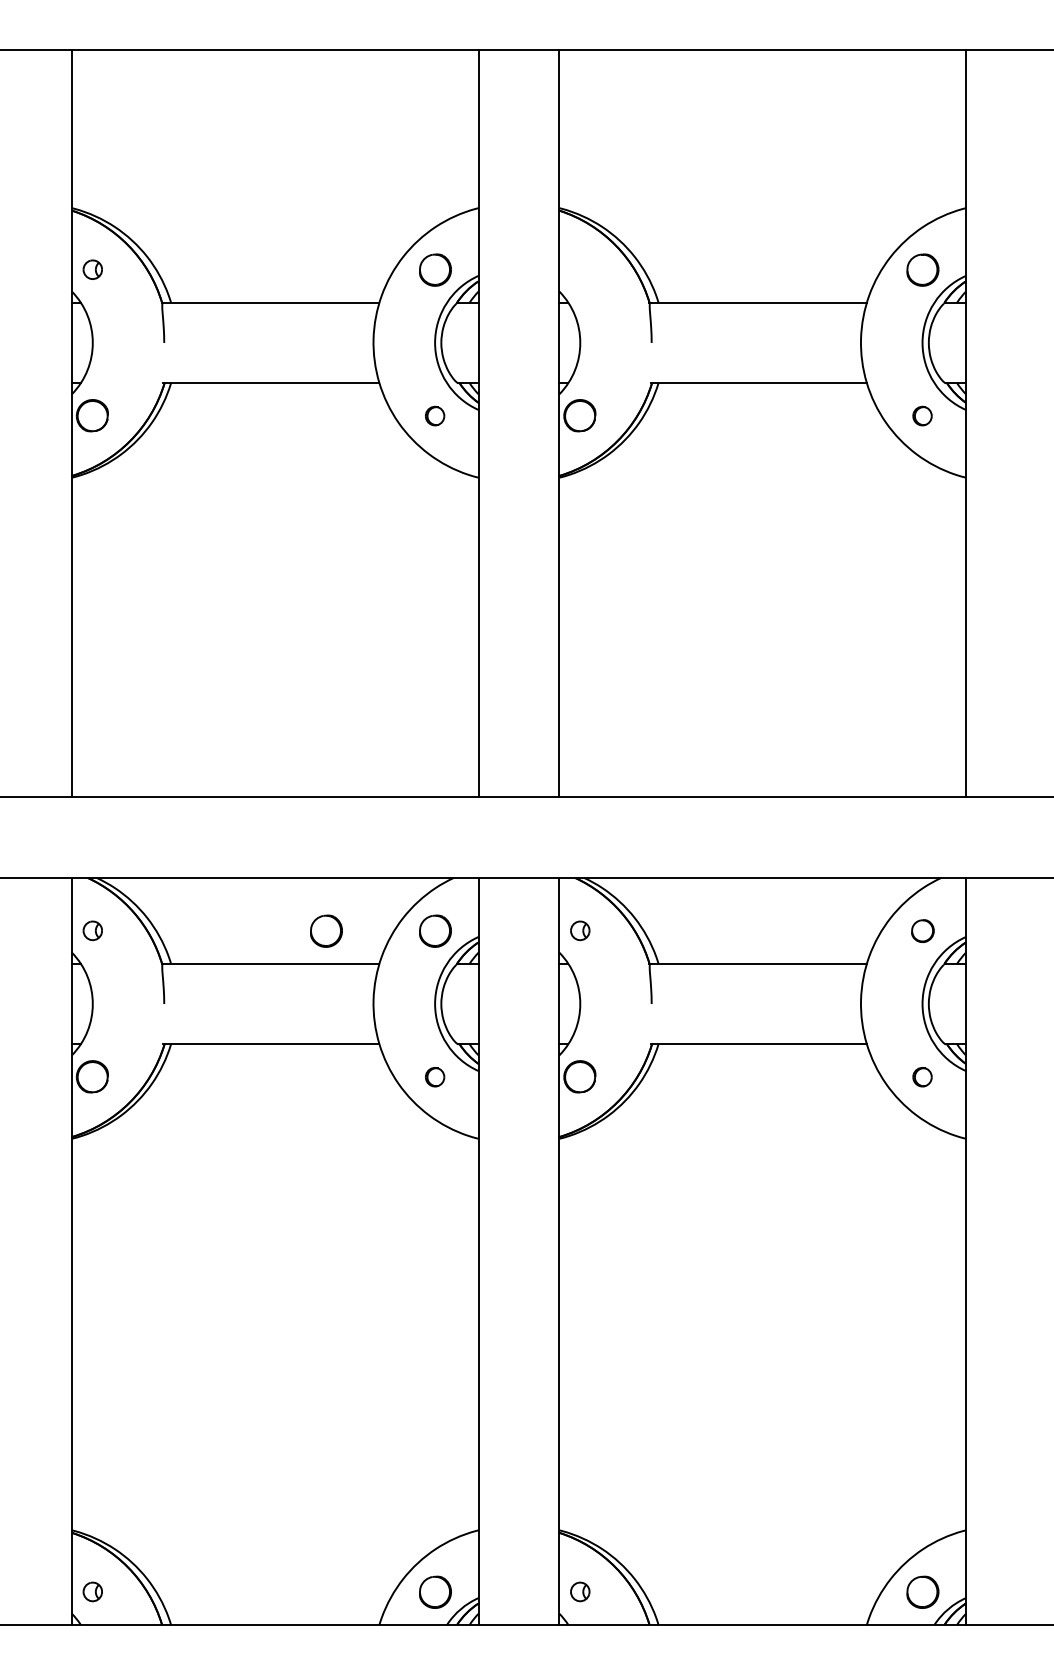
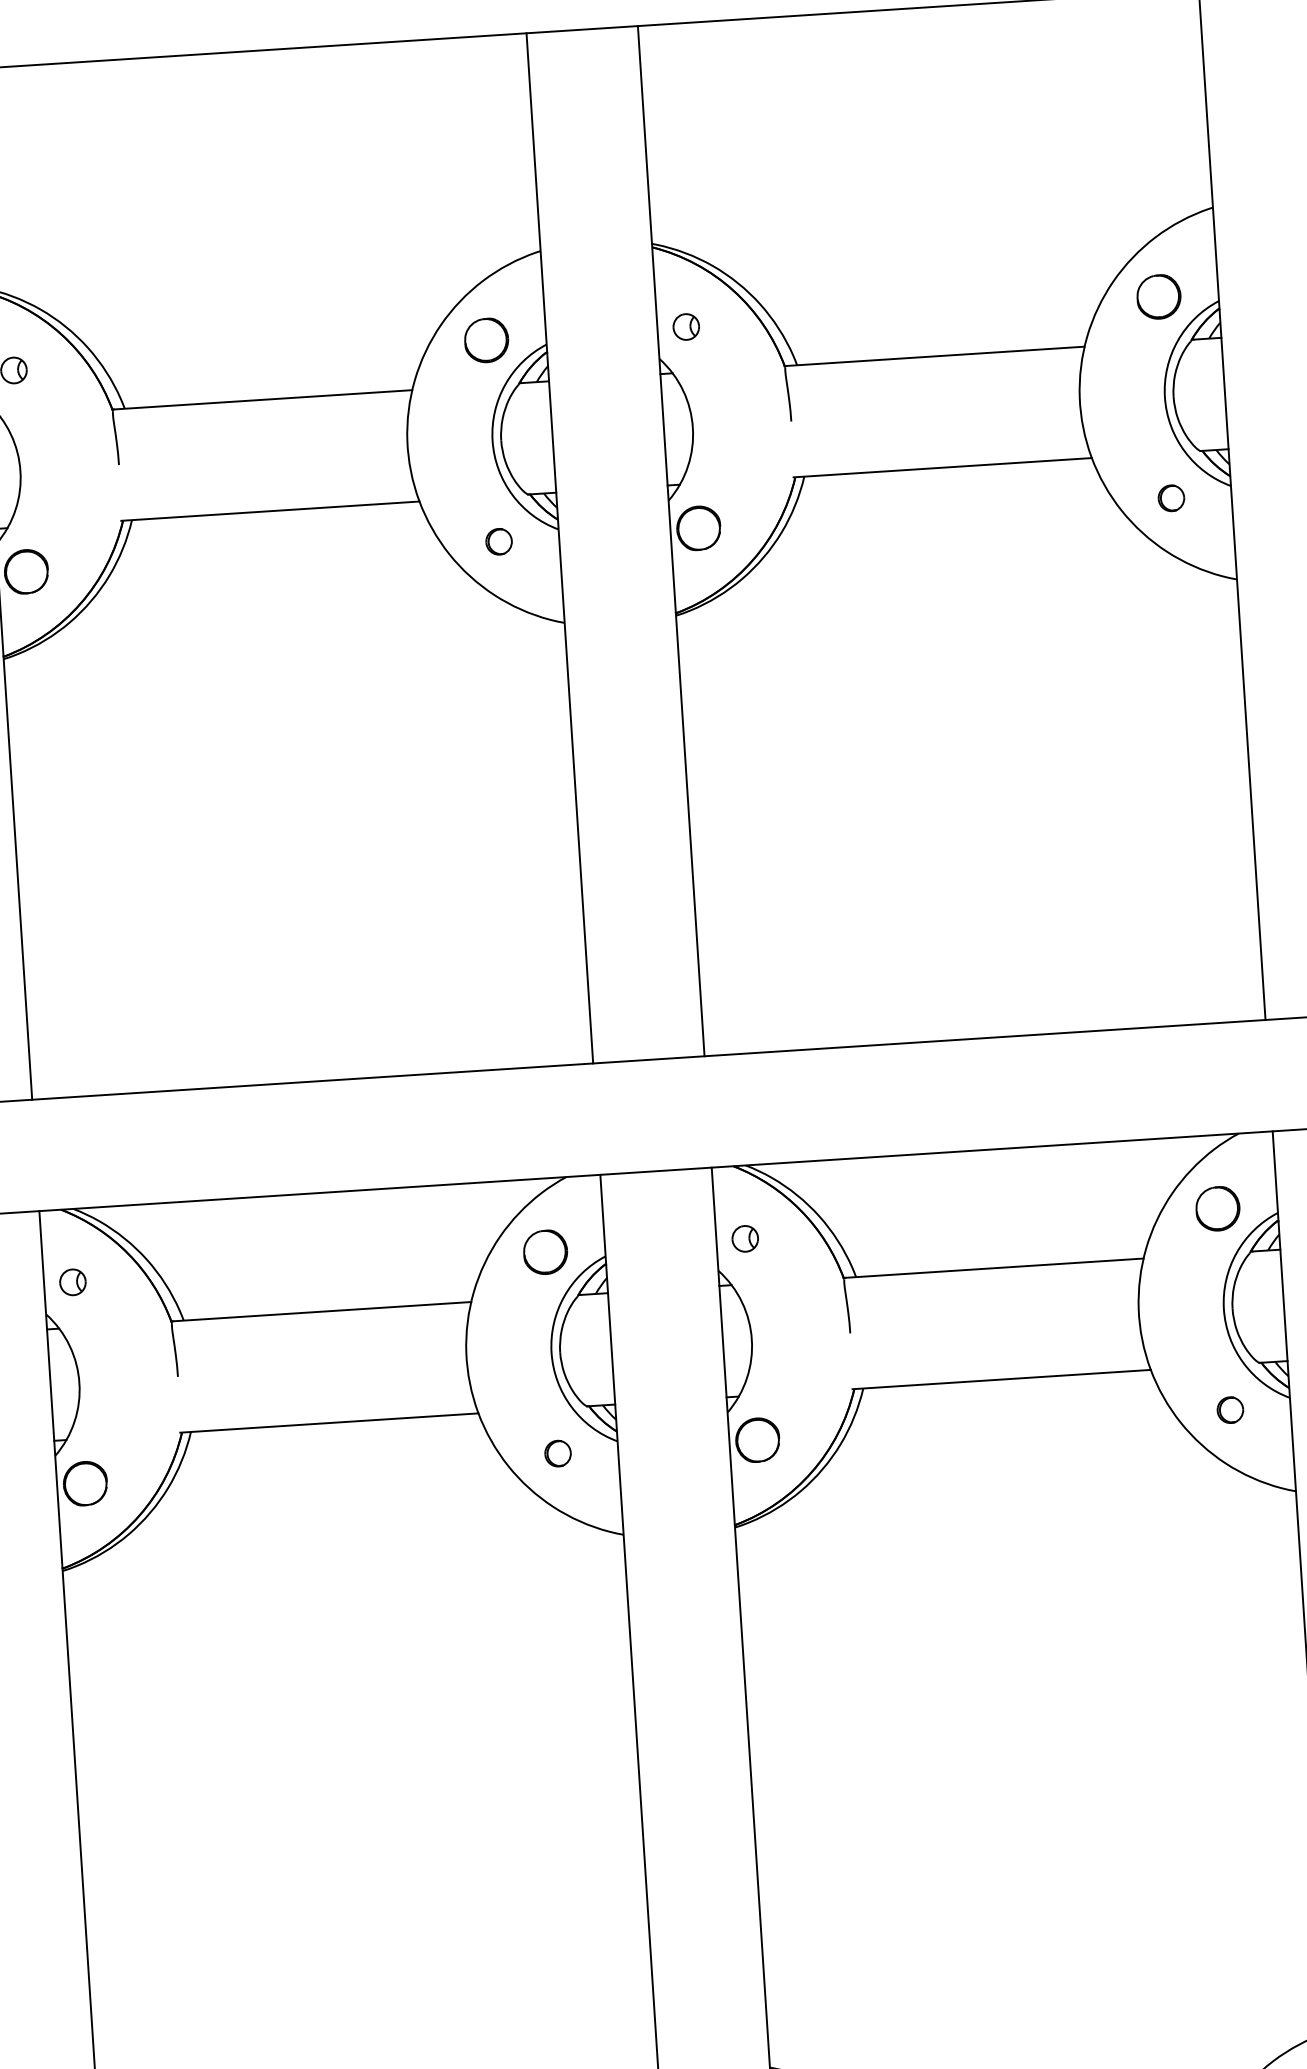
part: (580, 269) -> (686, 326), added
part: (326, 930) -> (395, 1261), removed
part: (922, 930) -> (1217, 1207), size x1.43

